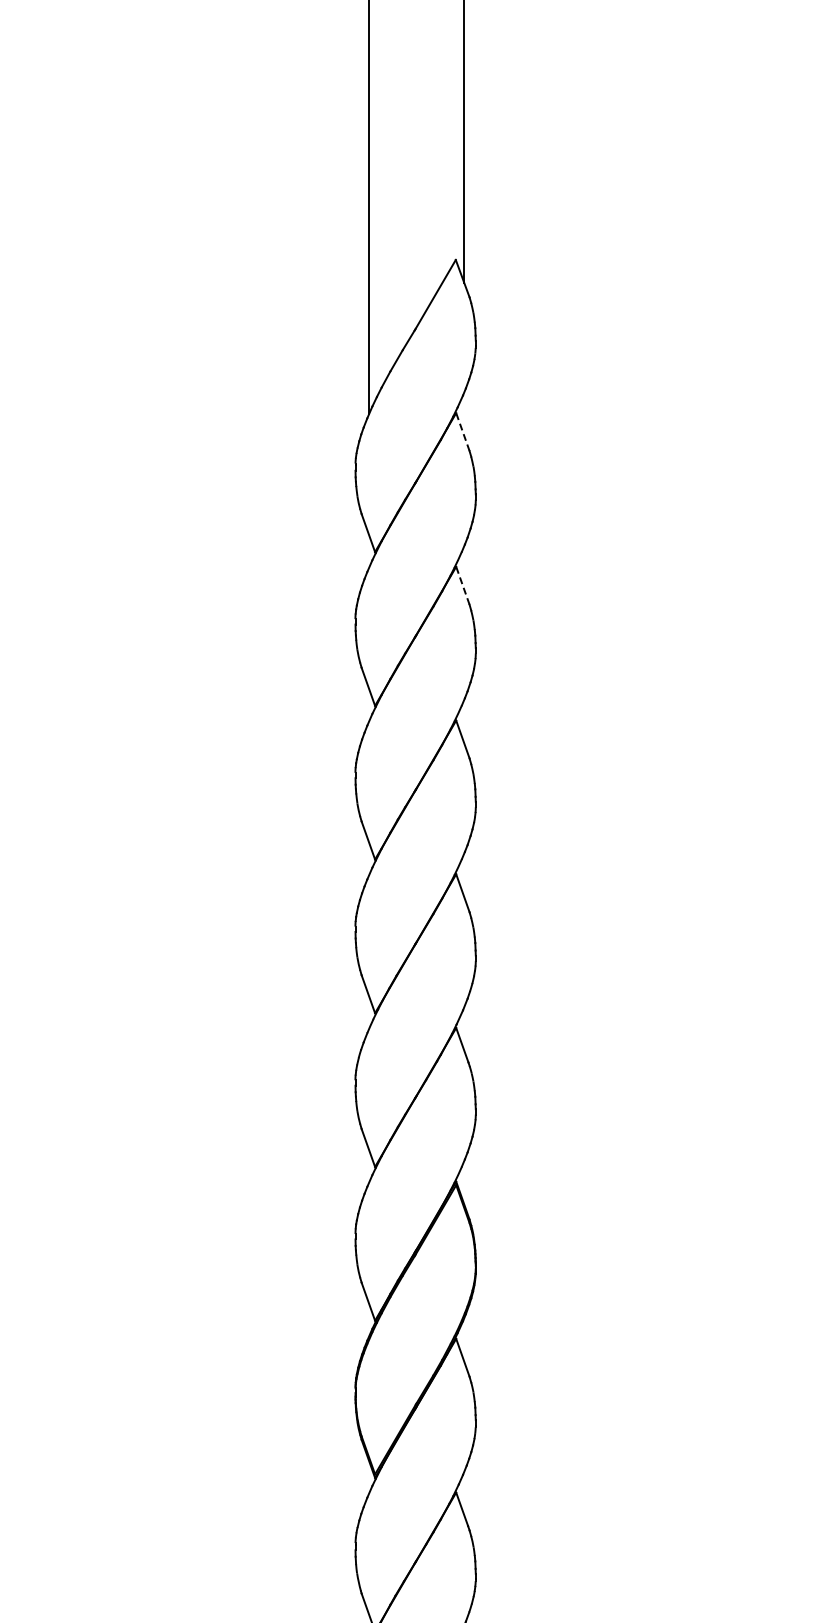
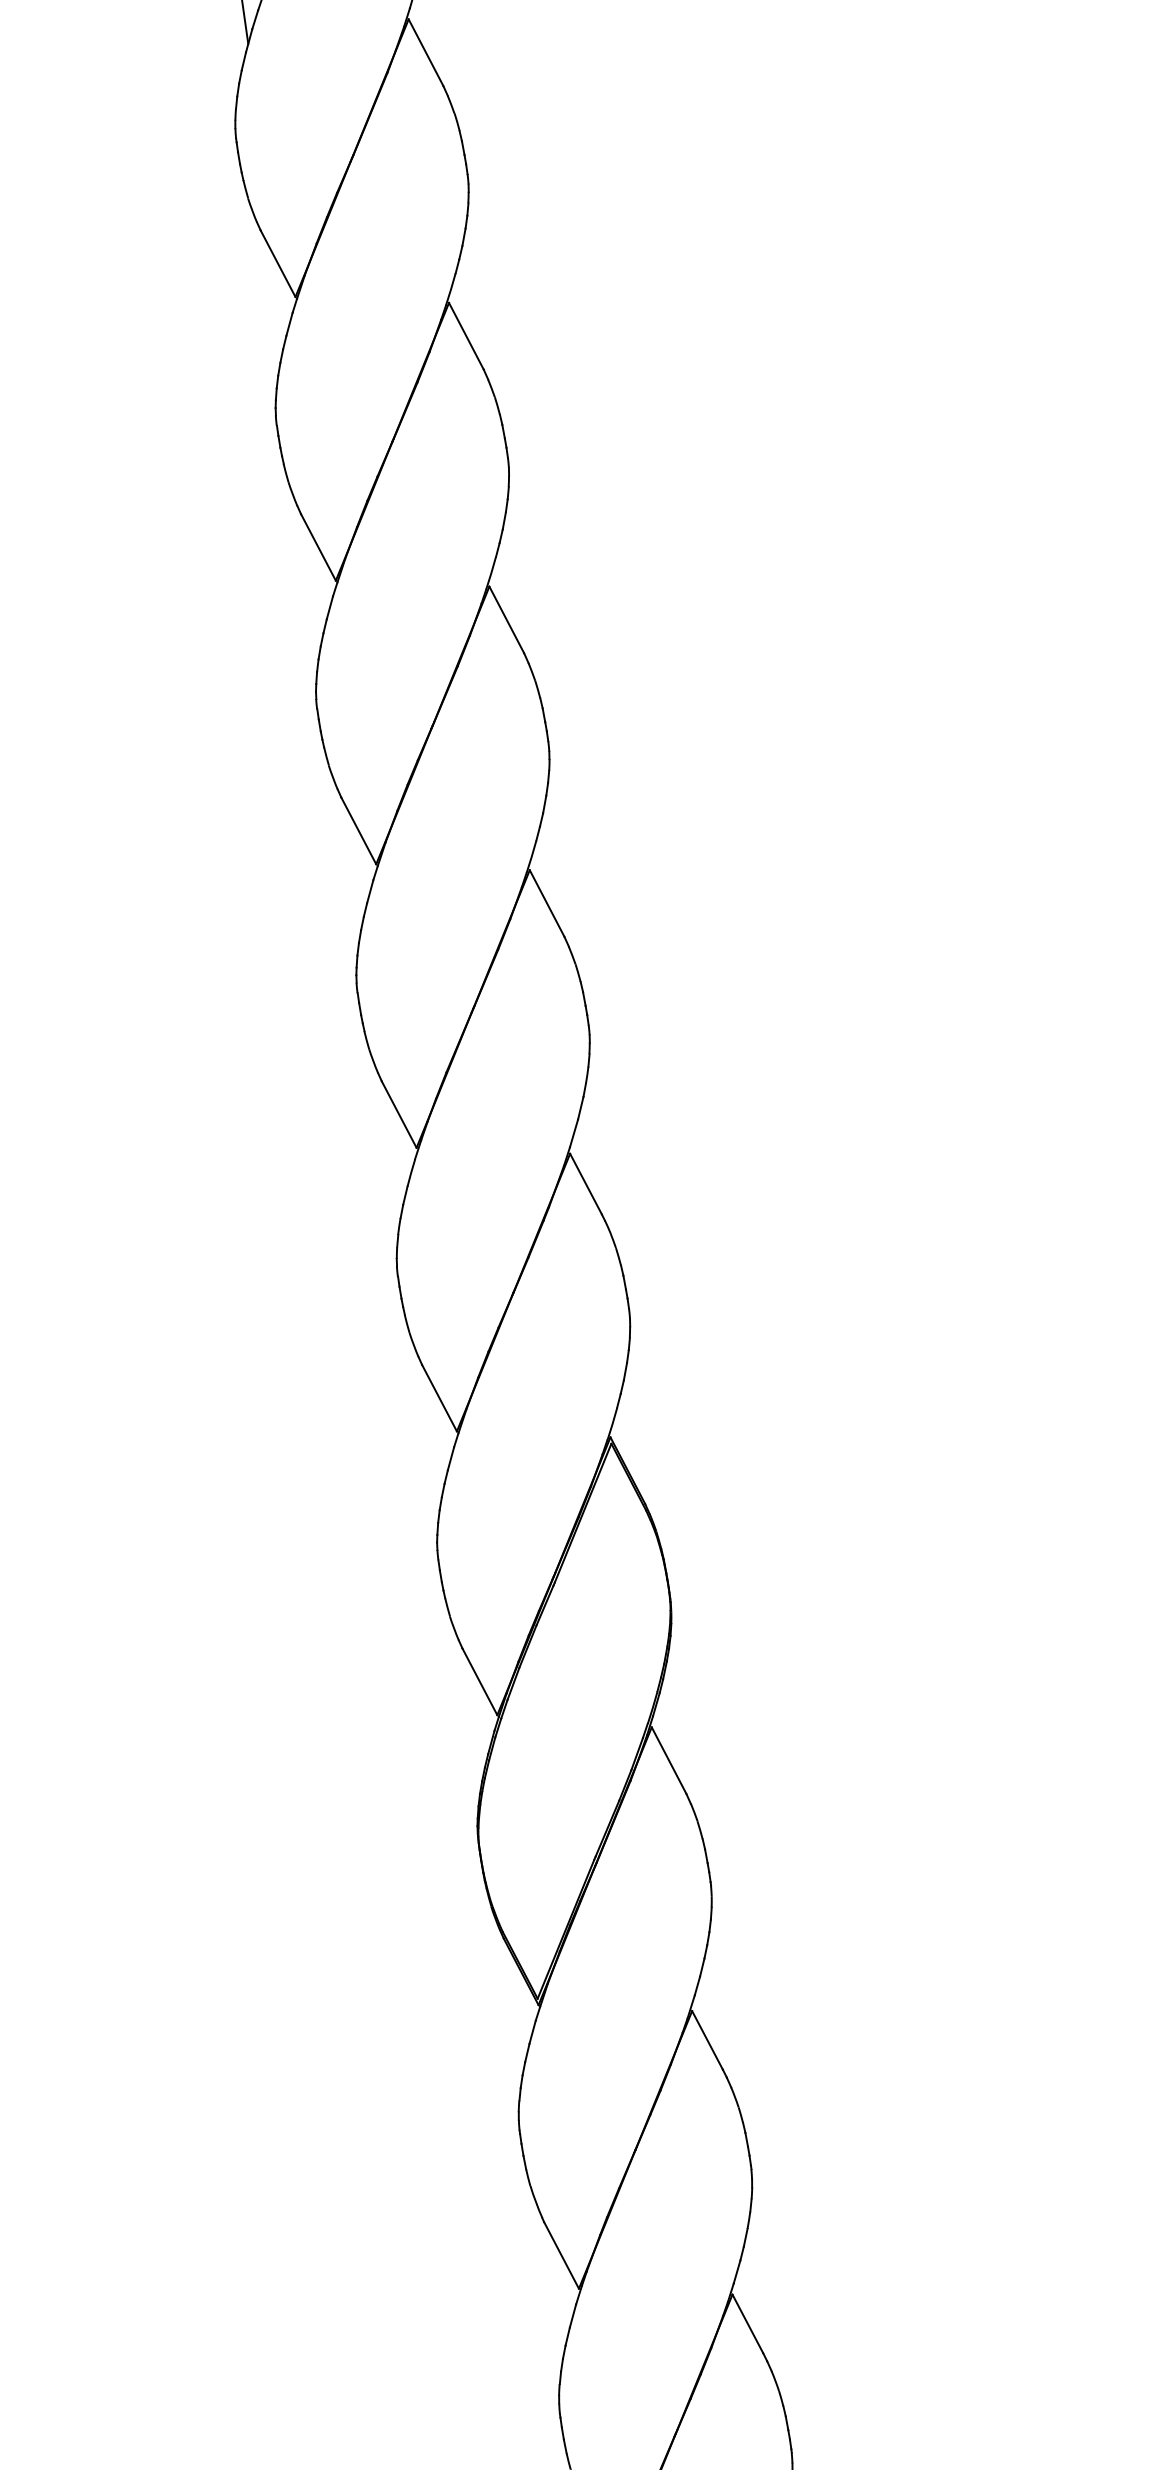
line: (462, 431) -> (425, 51), dashed -> solid
line: (462, 585) -> (465, 335), dashed -> solid

